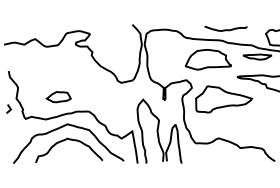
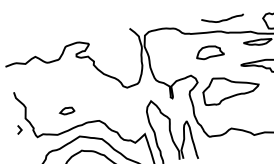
part: (208, 59) -> (209, 52), size x0.6
part: (58, 97) -> (66, 111), size x0.6

